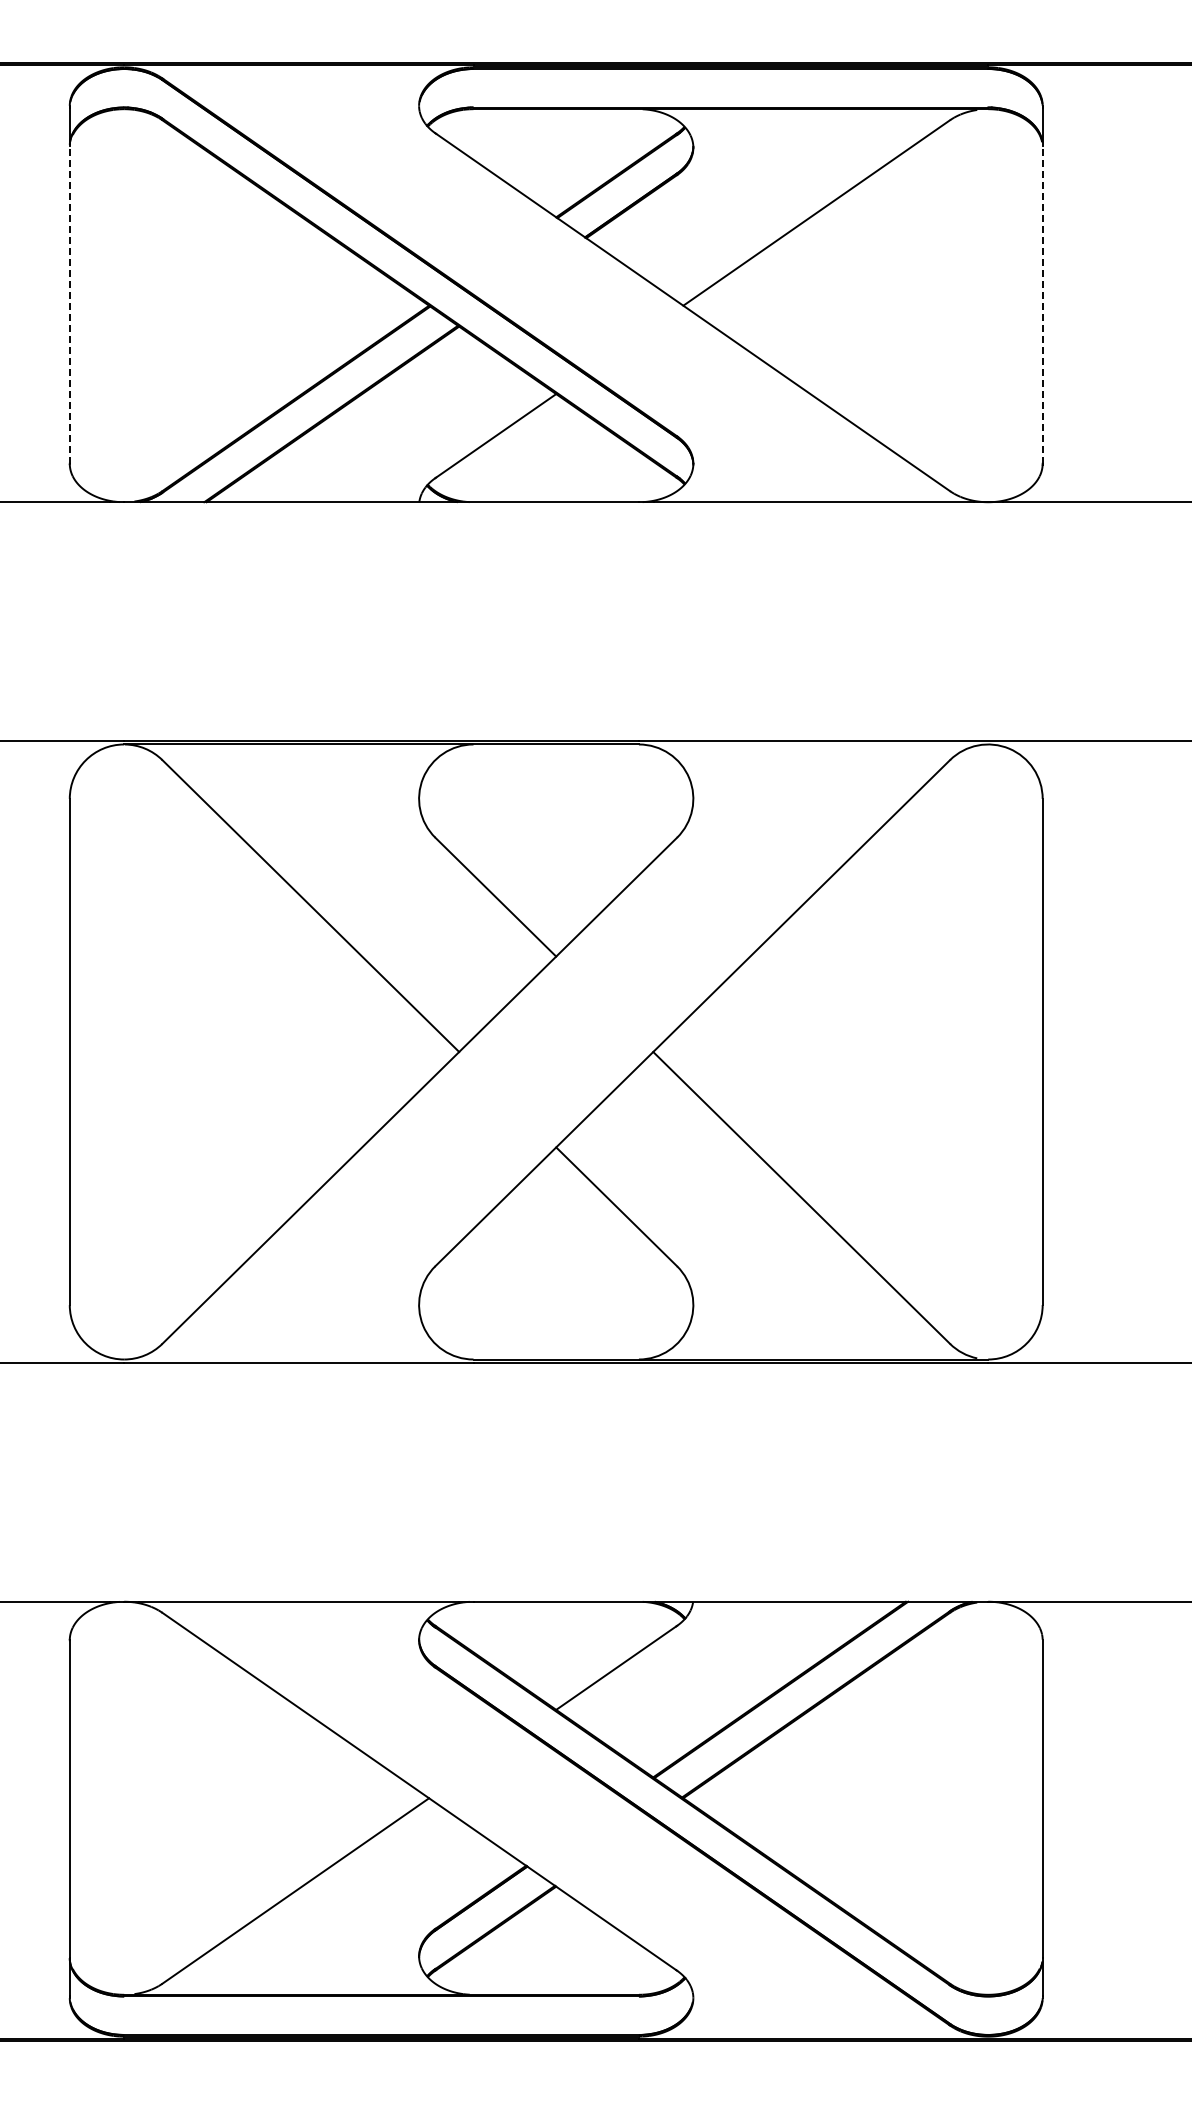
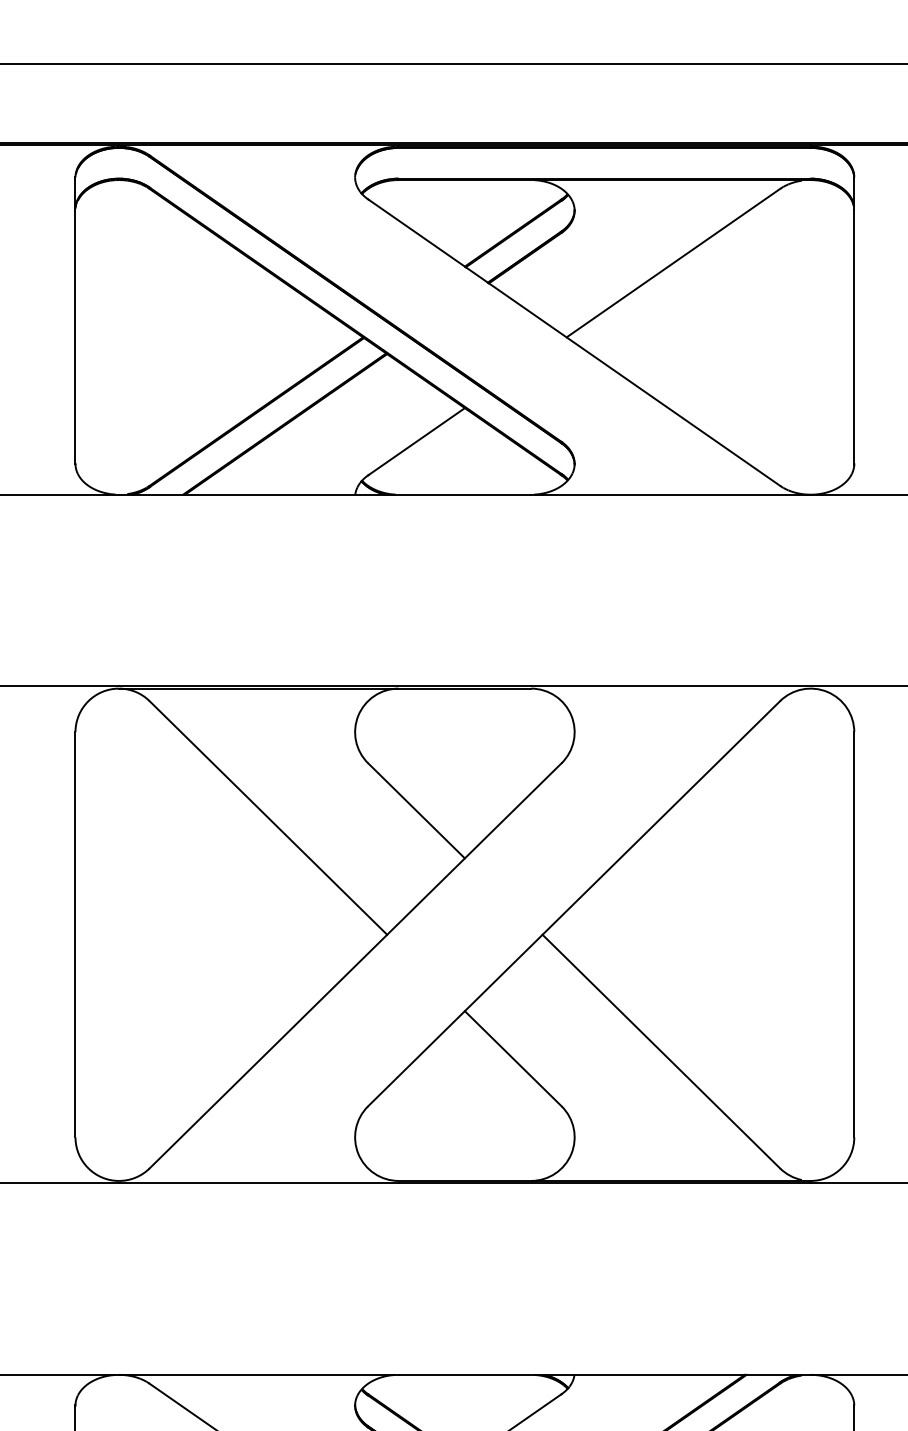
line: (69, 304) -> (75, 336), dashed -> solid
line: (1042, 304) -> (854, 336), dashed -> solid

